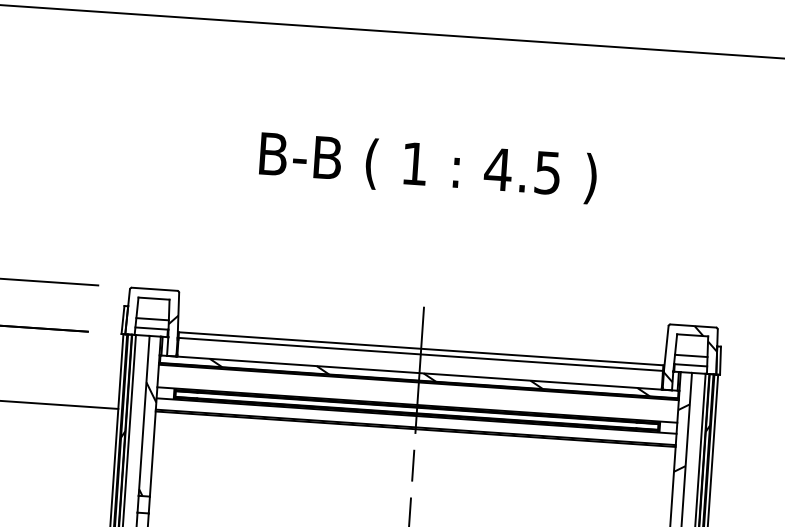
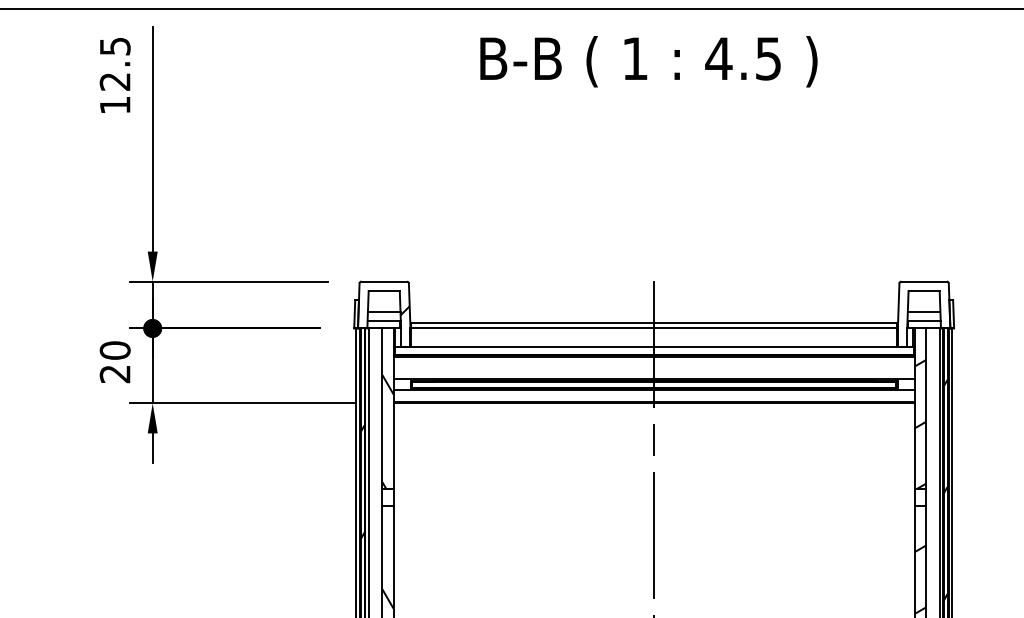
text: (427, 167) -> (648, 61), moved
hatch: (690, 354) -> (923, 310), removed
hatch: (429, 377) -> (664, 350), removed

